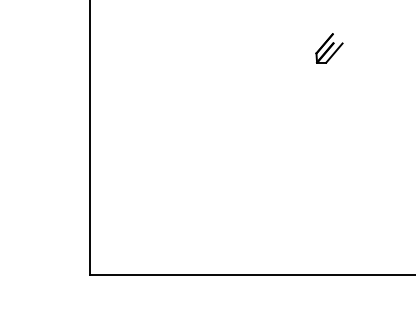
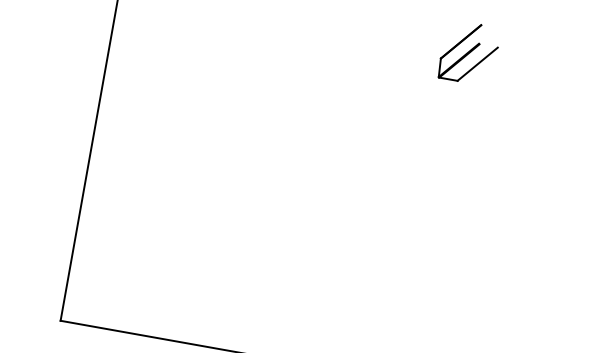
part: (329, 48) -> (469, 53), size x1.4

